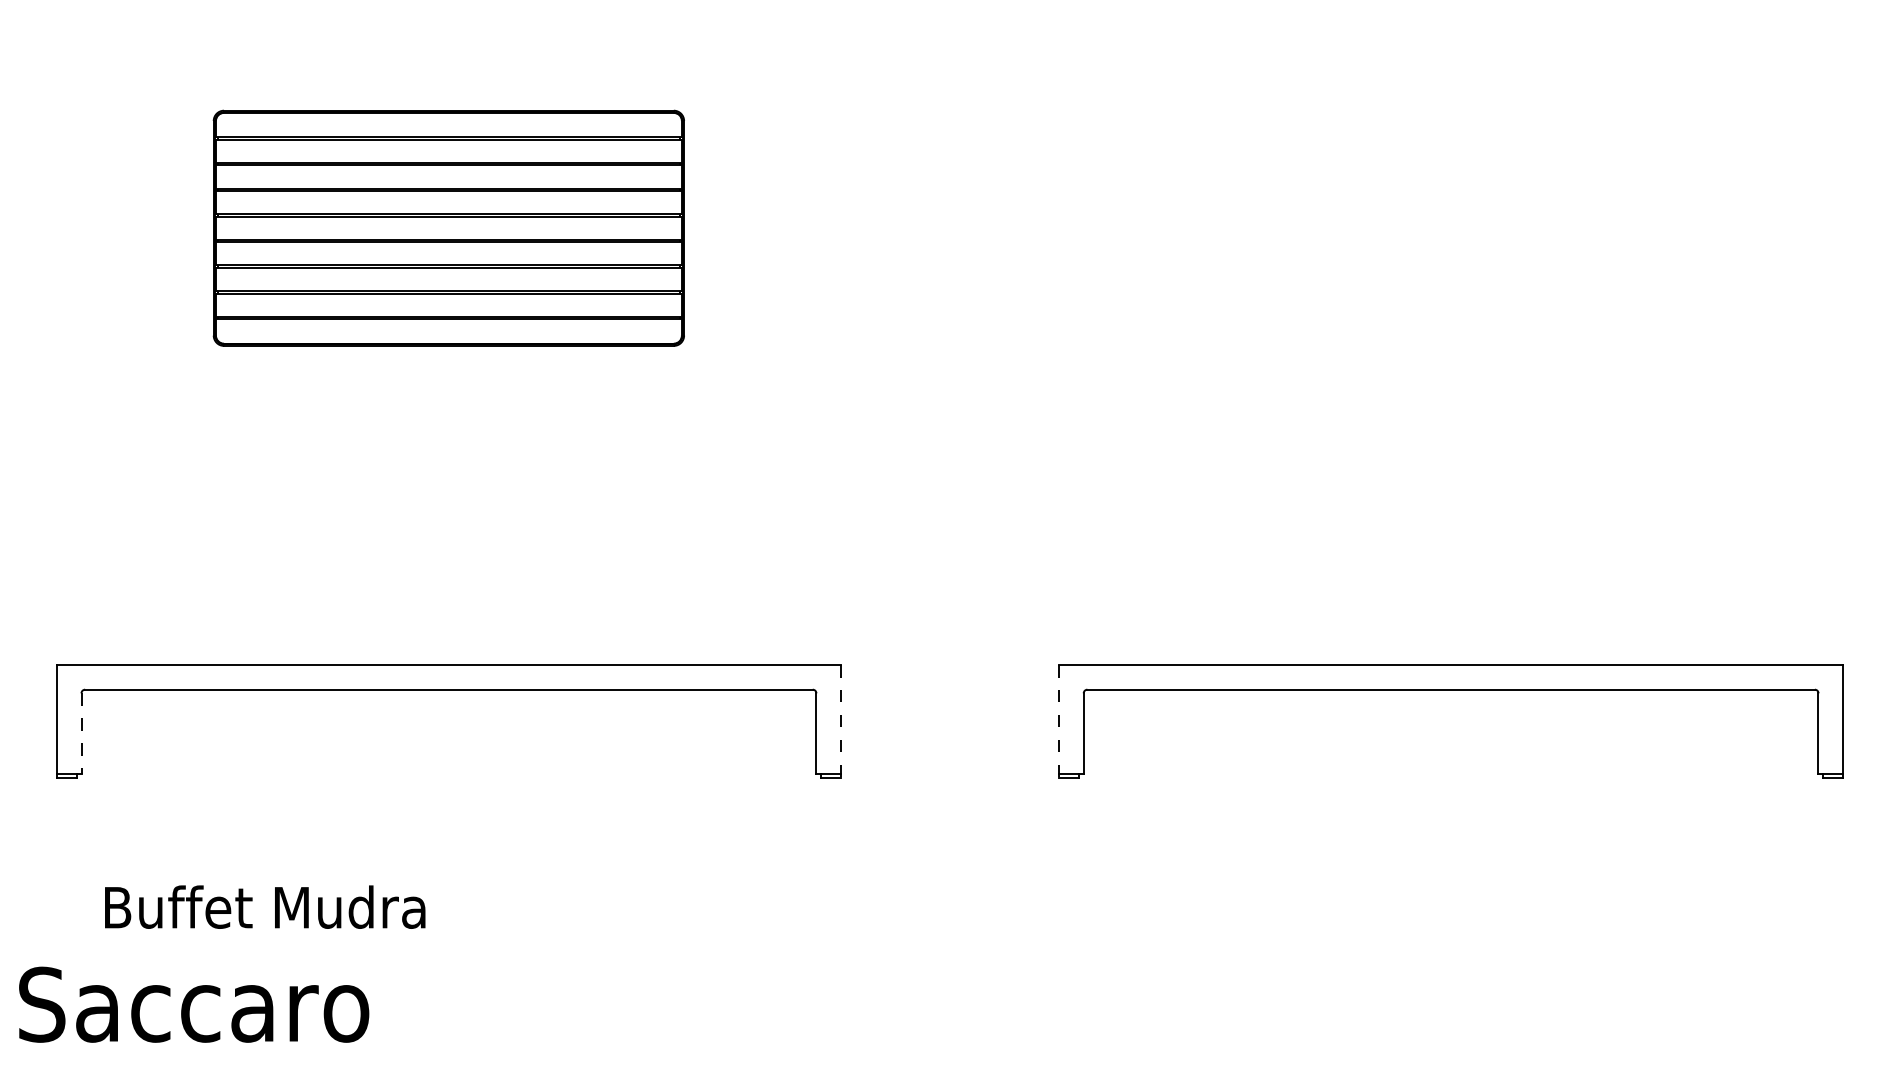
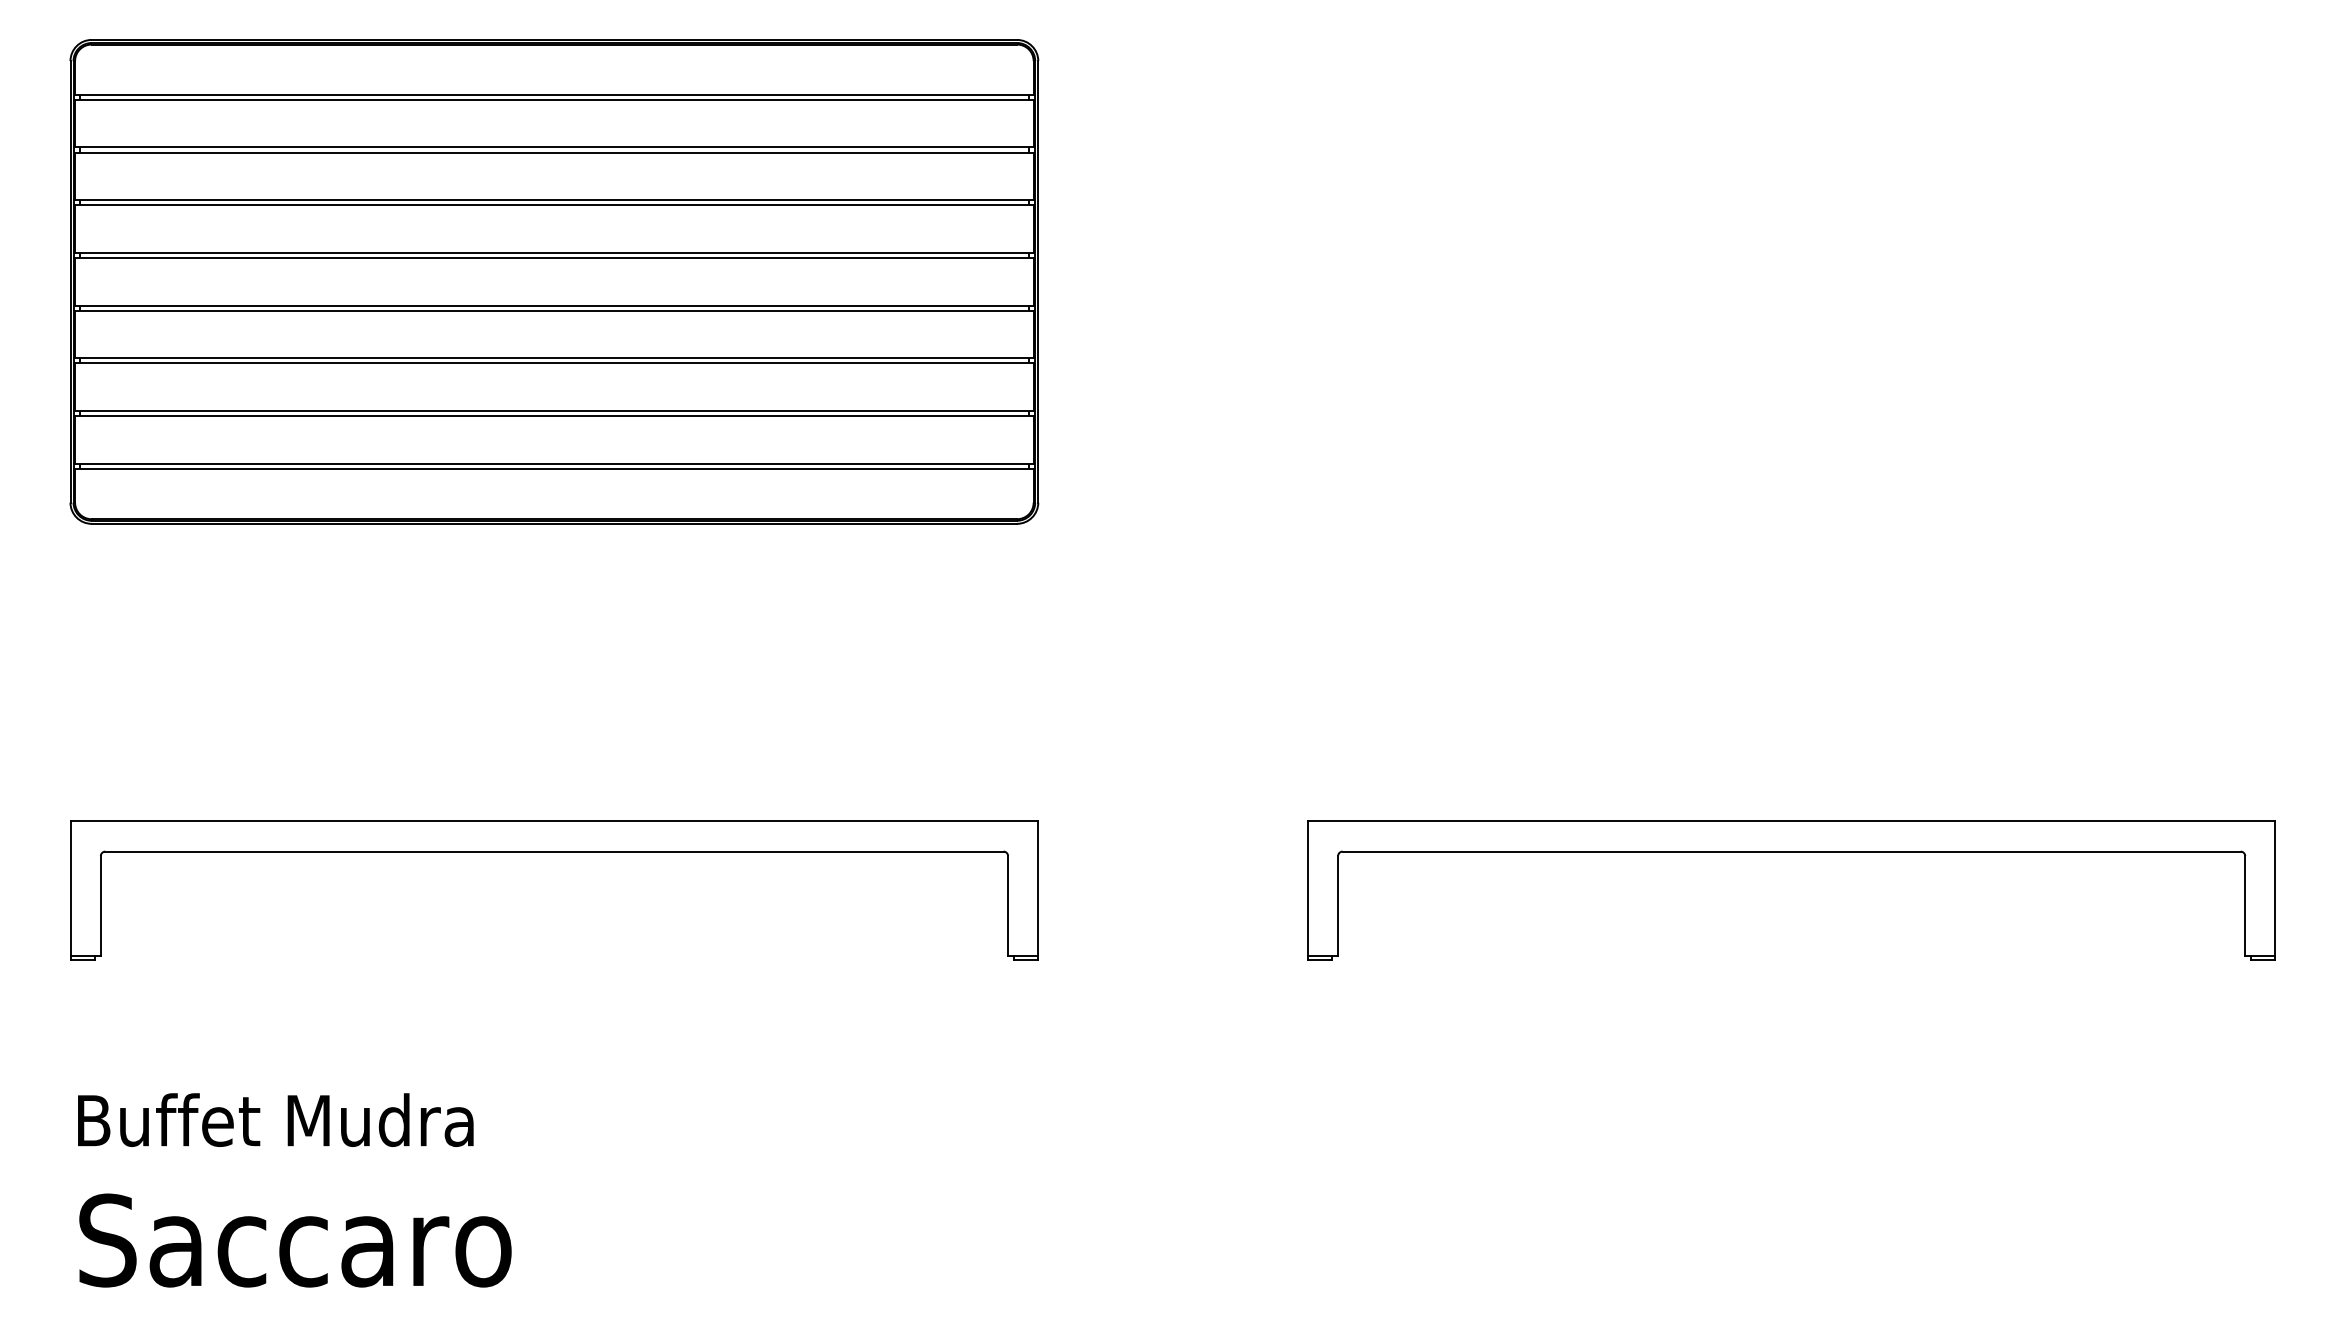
part: (448, 228) -> (553, 282), size x1.67
line: (840, 721) -> (1037, 890), dashed -> solid
line: (1059, 721) -> (1308, 890), dashed -> solid
line: (81, 734) -> (100, 906), dashed -> solid
text: (265, 906) -> (276, 1119), moved
text: (194, 1004) -> (295, 1240), moved

